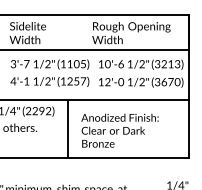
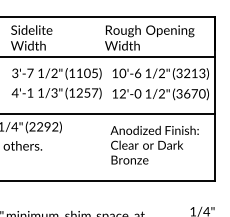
text: (47, 82) -> (54, 94), 1/2" -> 1/3"
line: (68, 129) -> (77, 147), removed
text: (119, 130) -> (154, 144), moved

